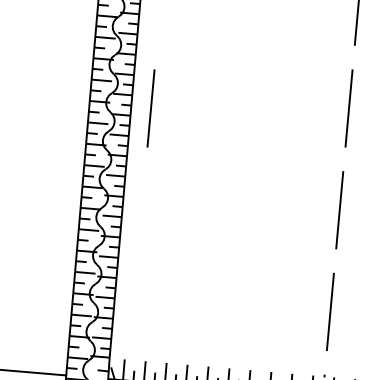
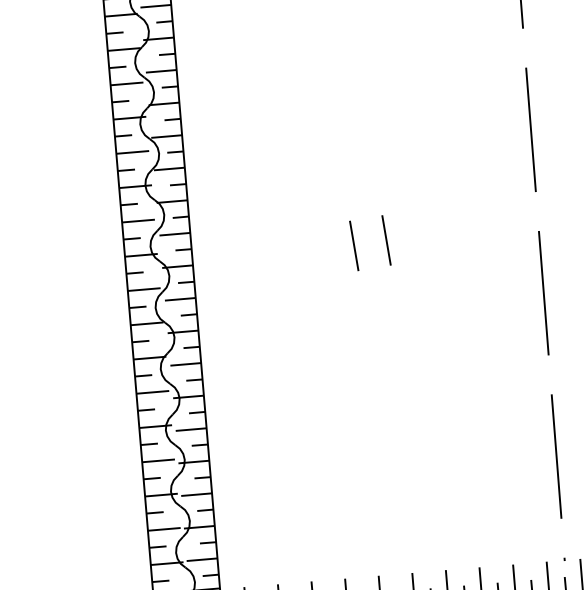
line: (150, 108) -> (217, 183), removed
line: (228, 160) -> (354, 244), added
line: (248, 160) -> (386, 239), added

